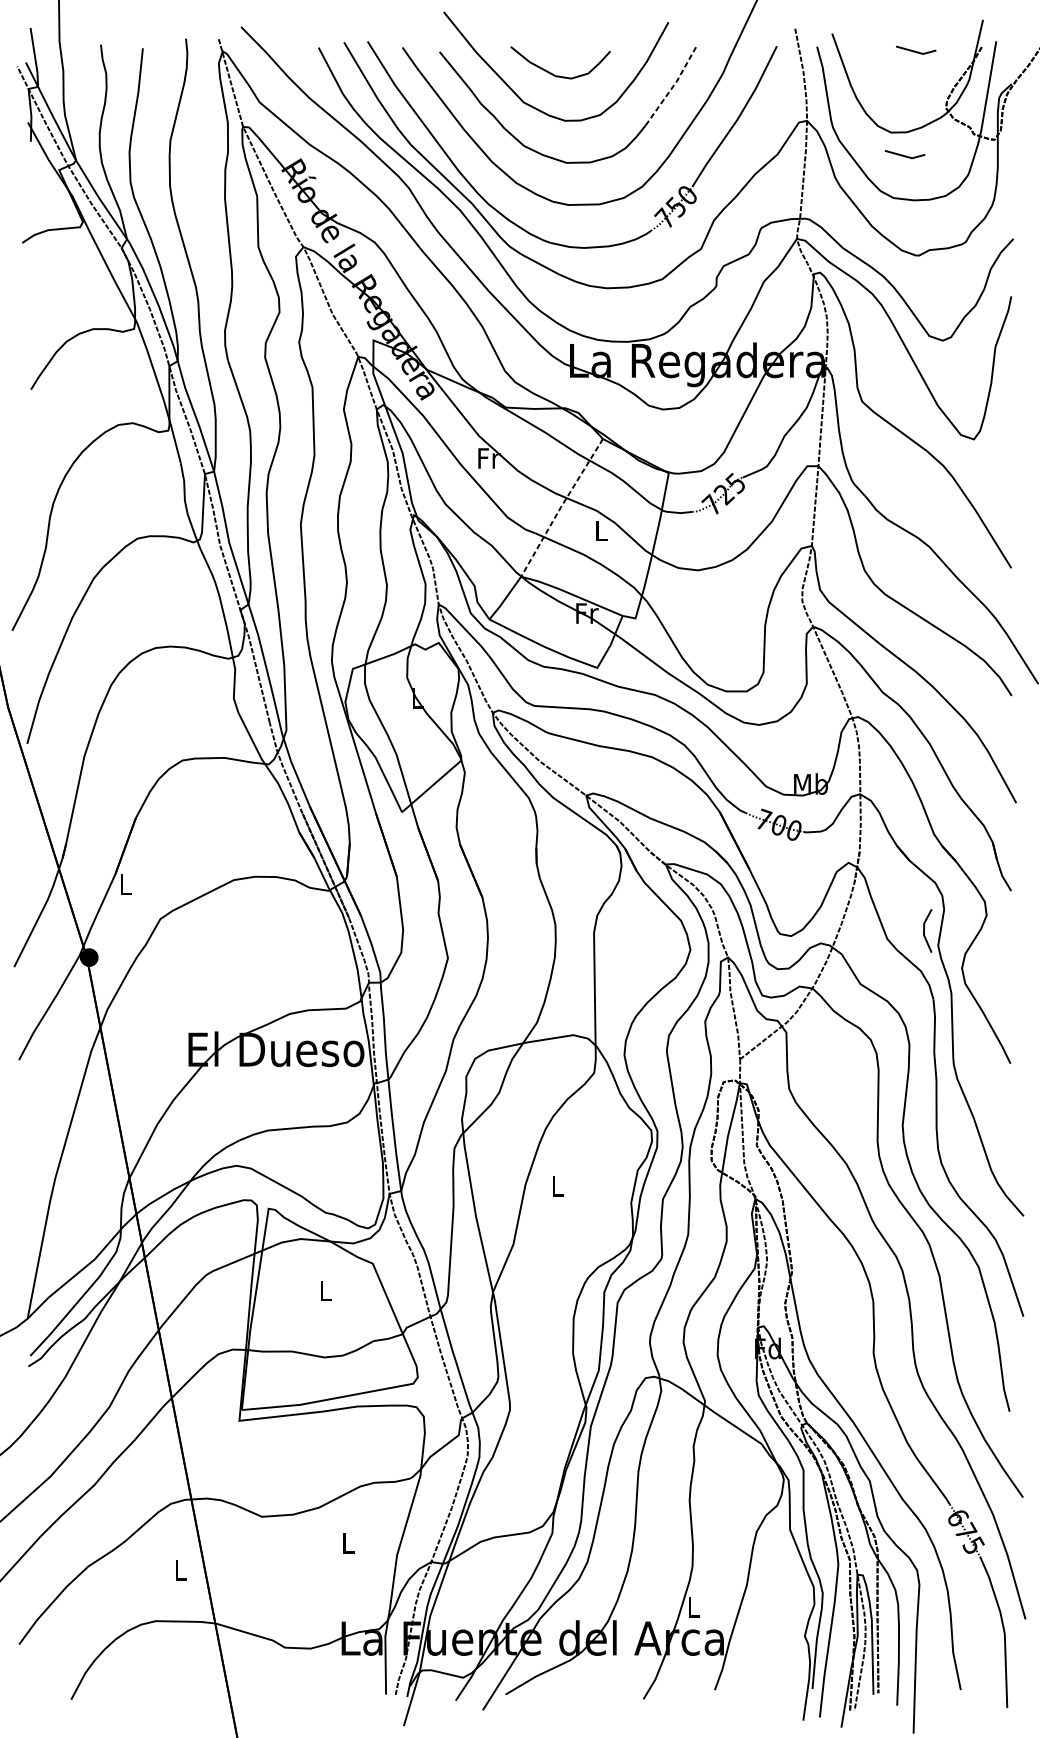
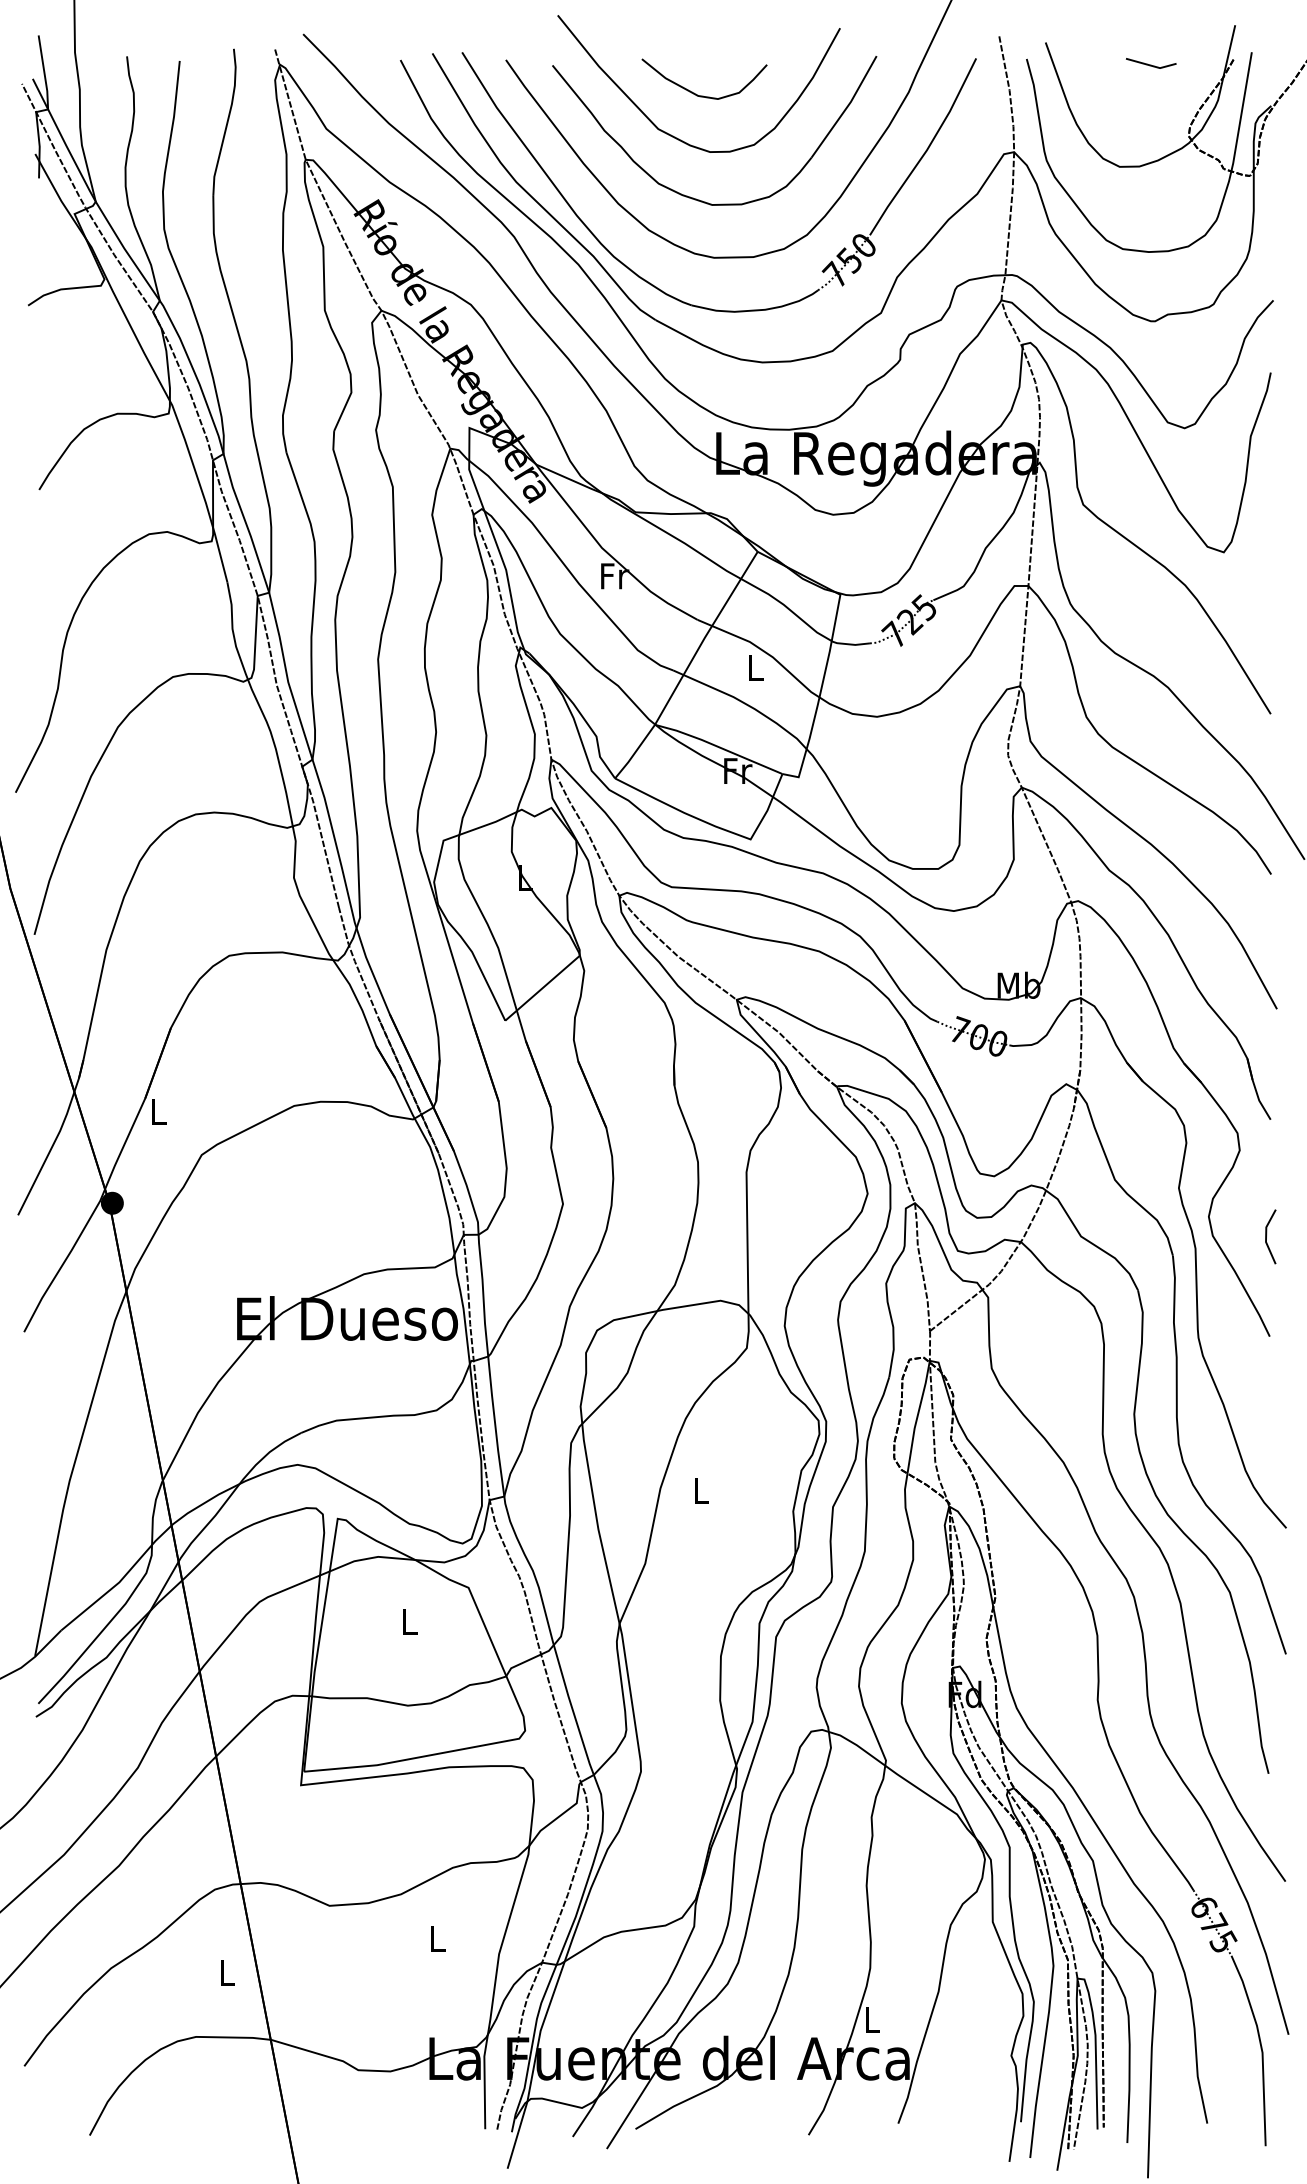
line: (673, 85) -> (846, 107), dashed -> solid
line: (905, 155) -> (1137, 195), removed
line: (560, 507) -> (704, 637), dashed -> solid
line: (925, 929) -> (1267, 1234), moved

